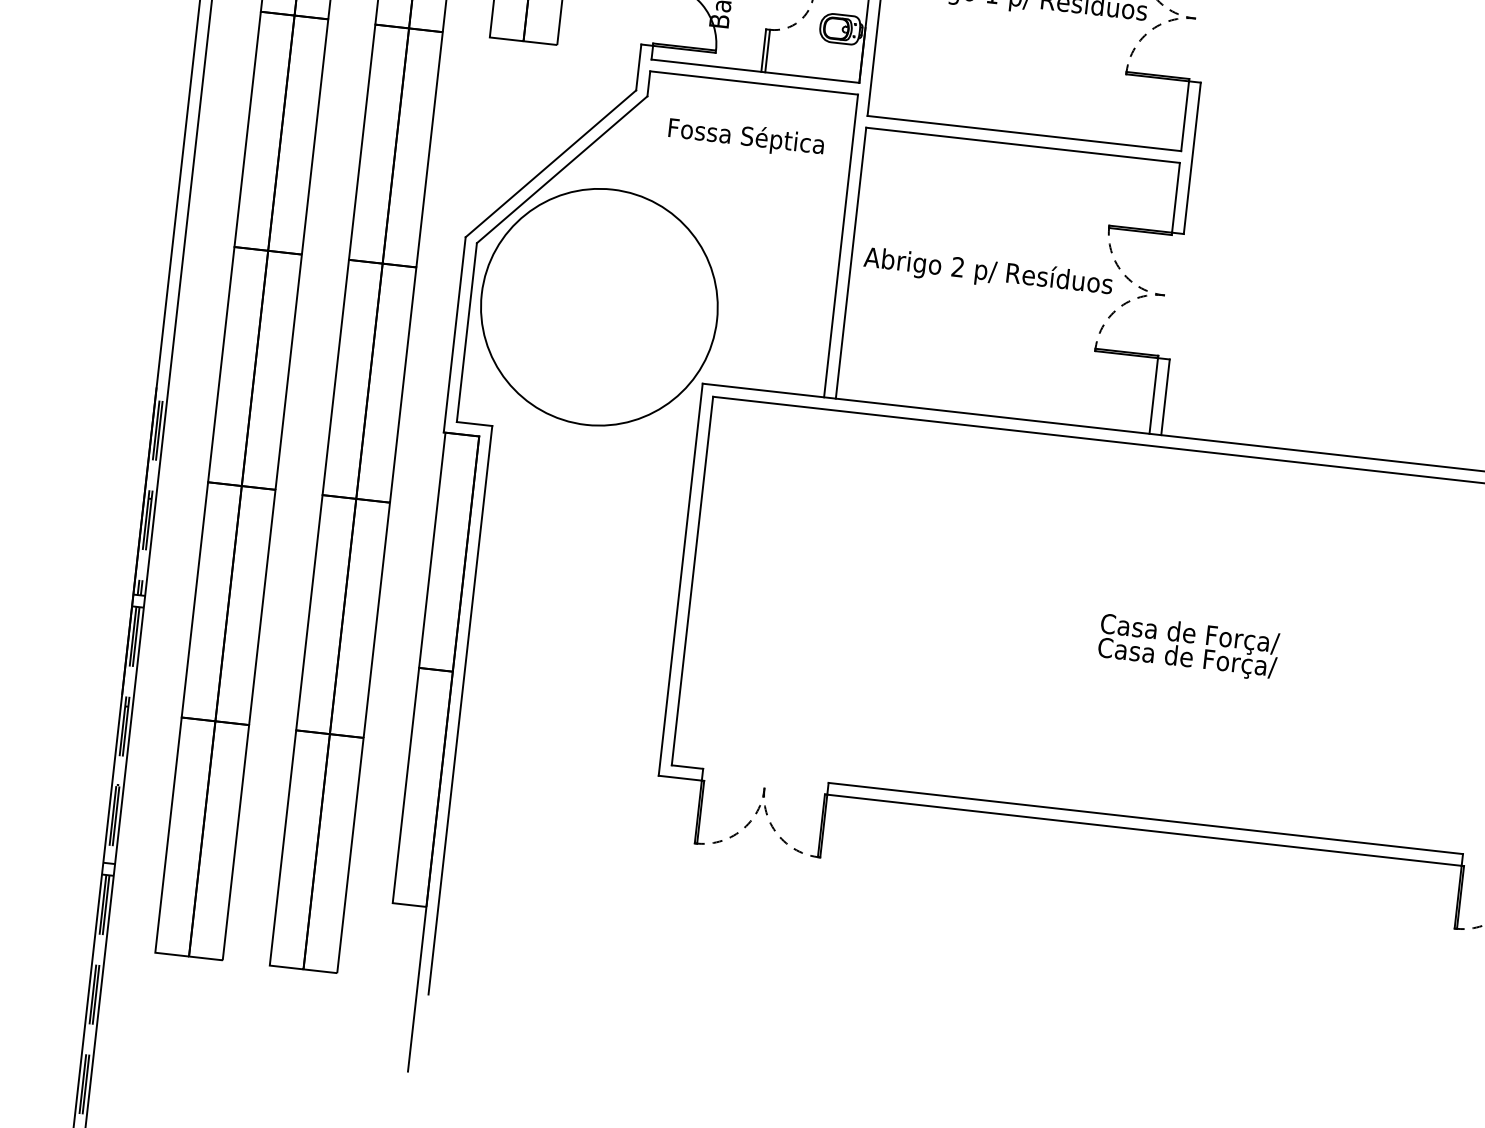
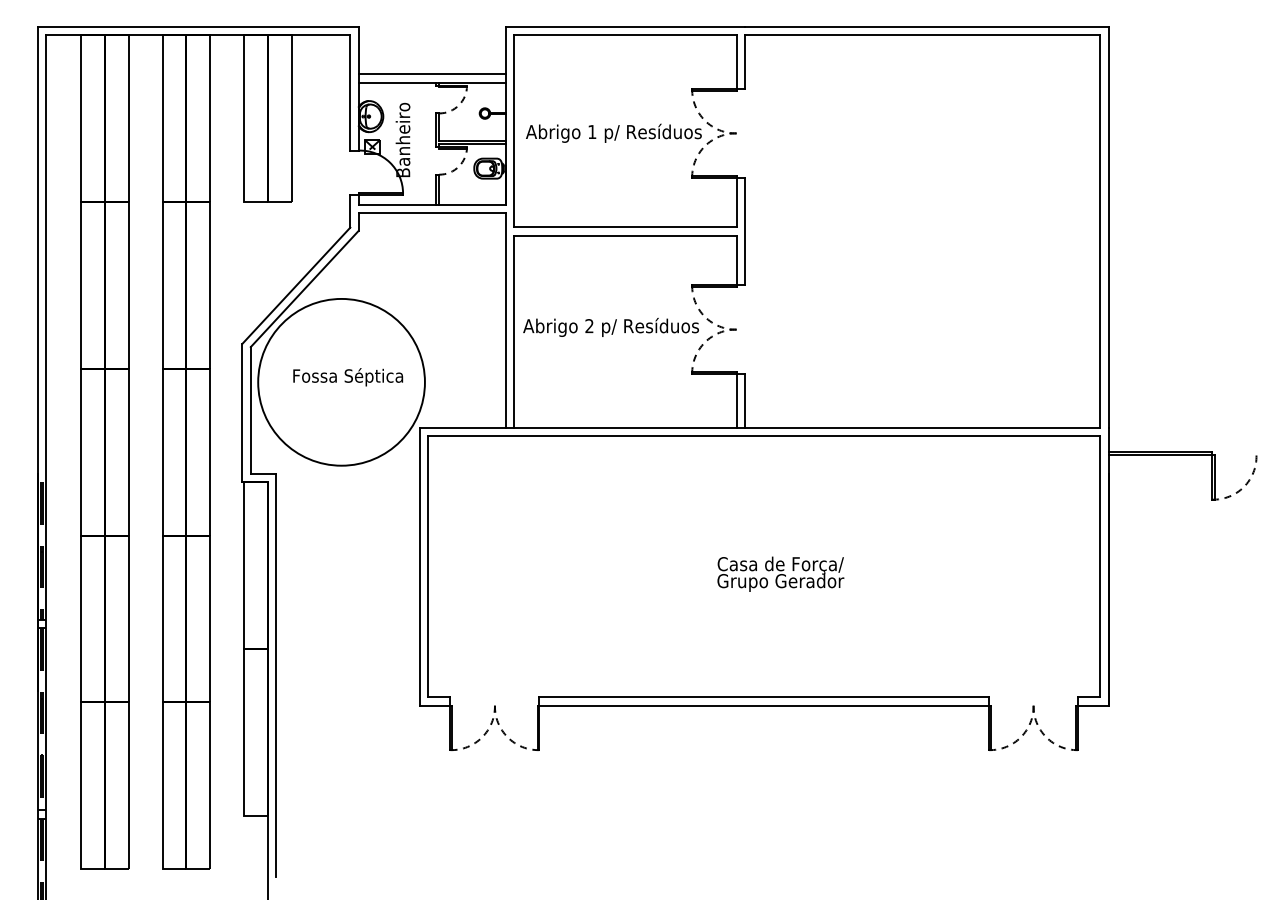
text: (746, 138) -> (348, 377), moved
text: (1186, 659) -> (780, 582), Casa de Força/ -> Grupo Gerador

